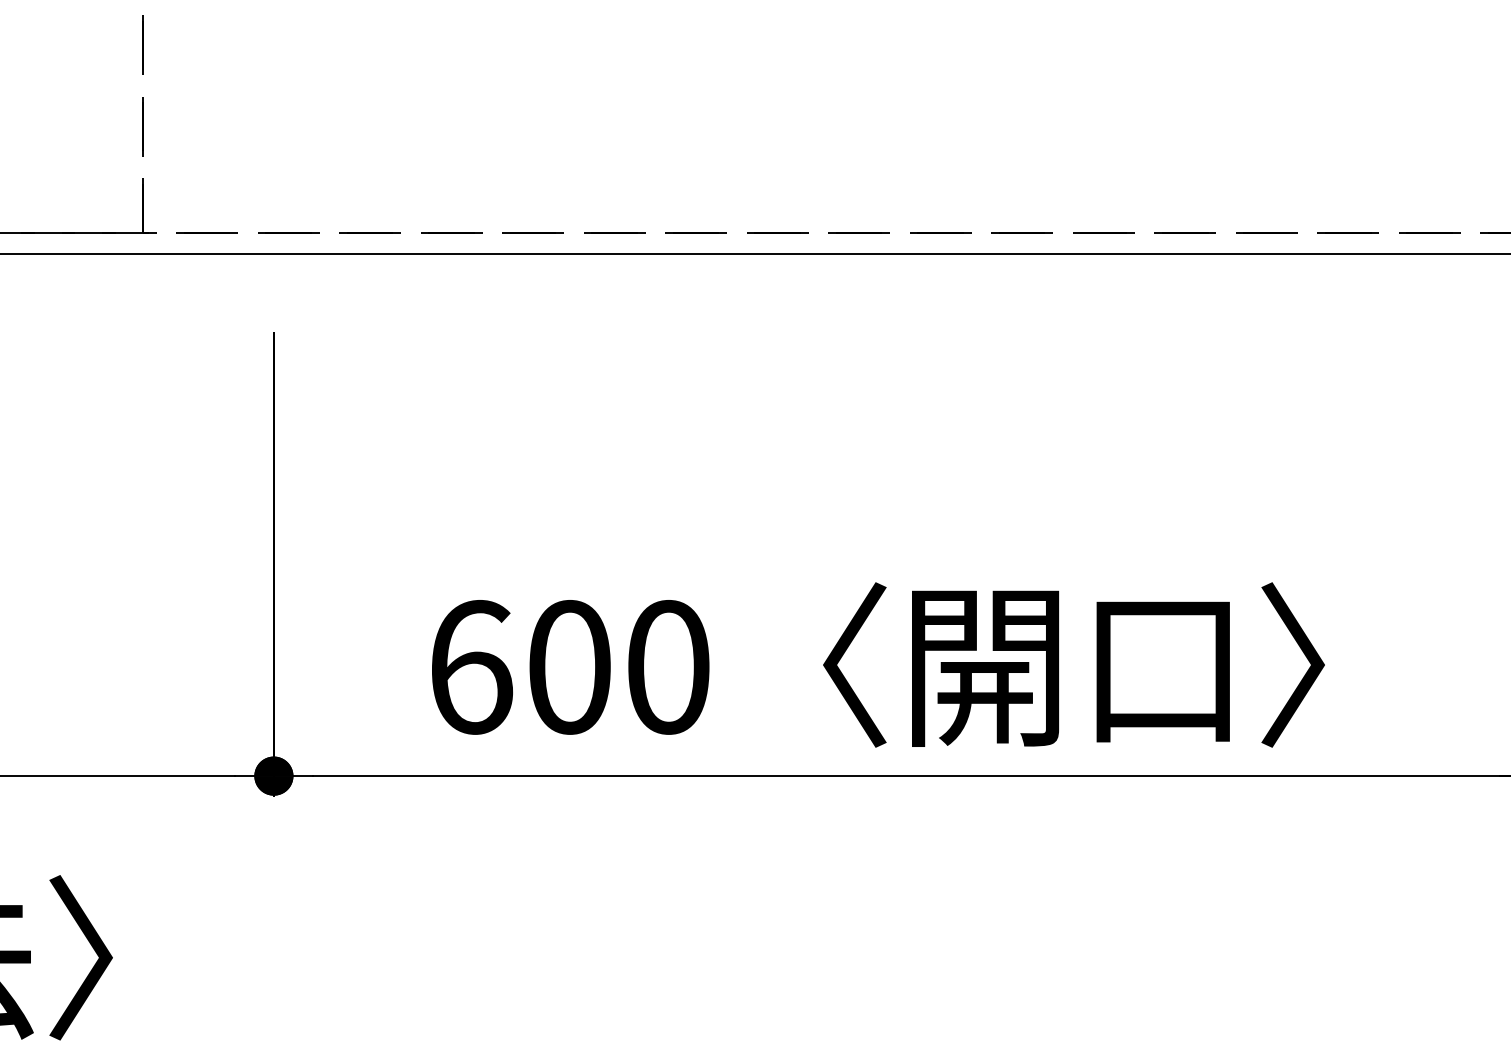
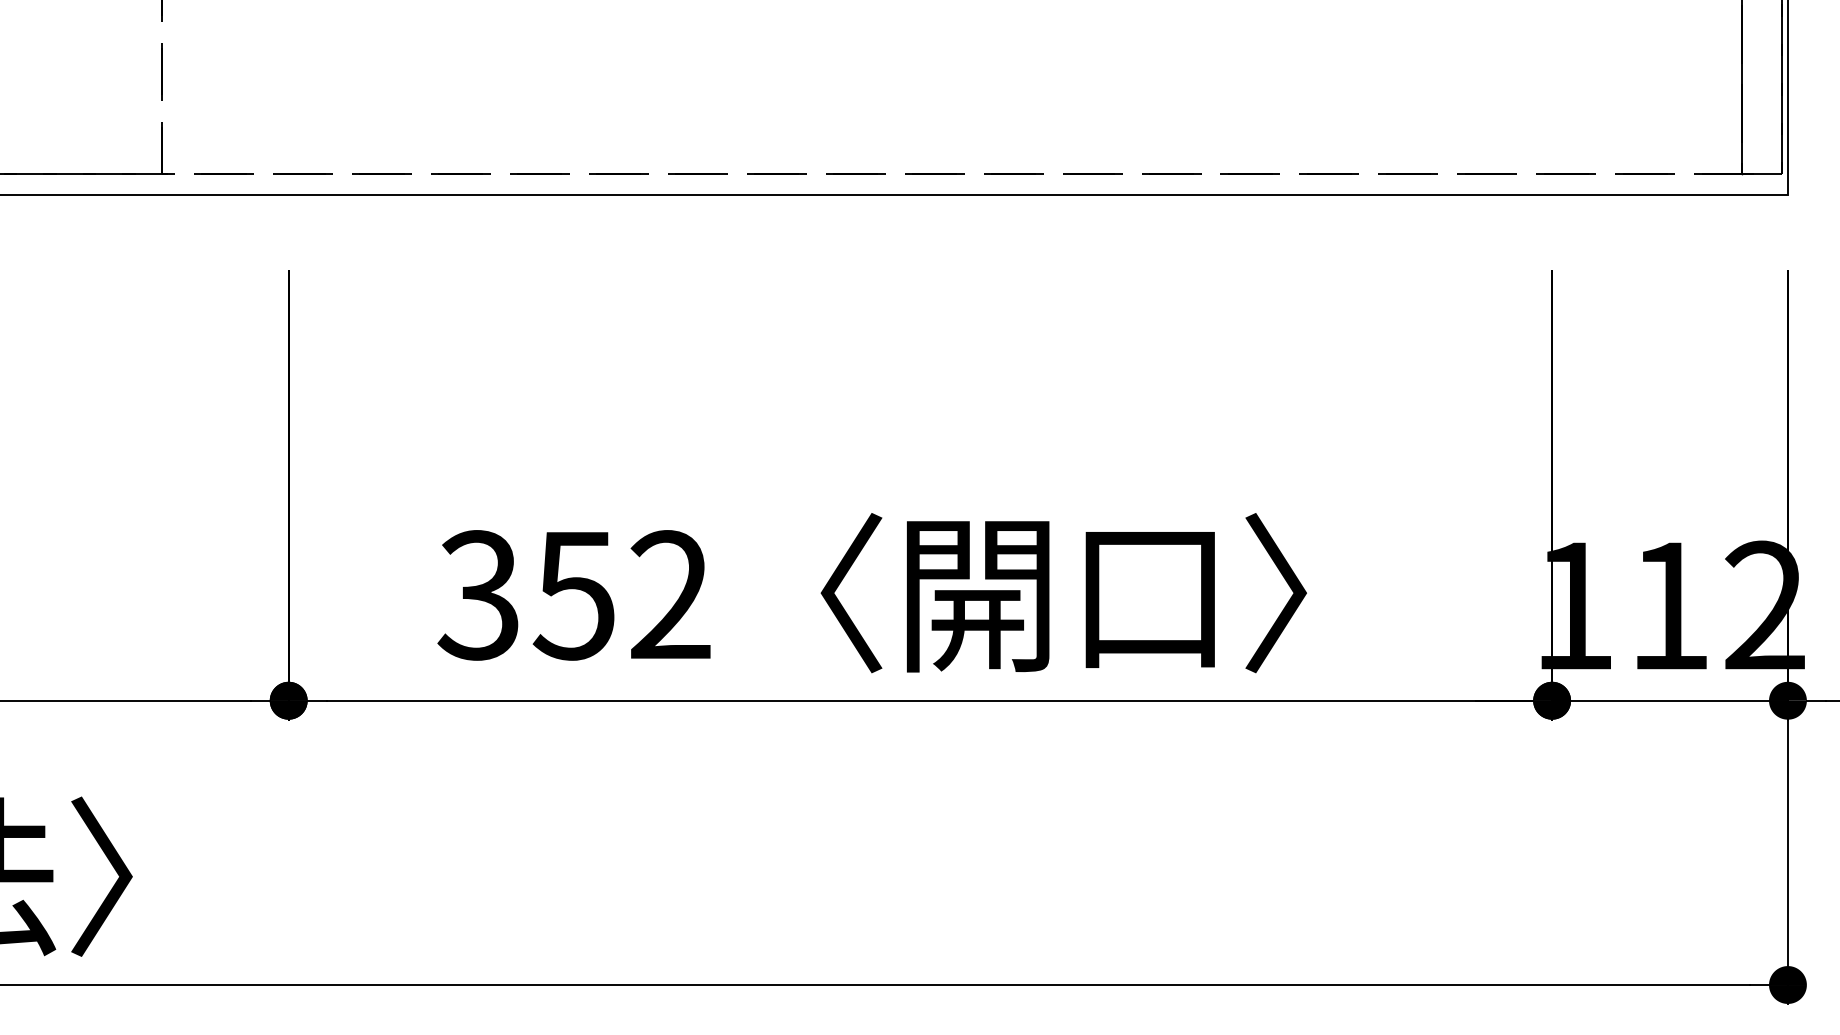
text: (567, 667) -> (573, 595), 600 -> 352

